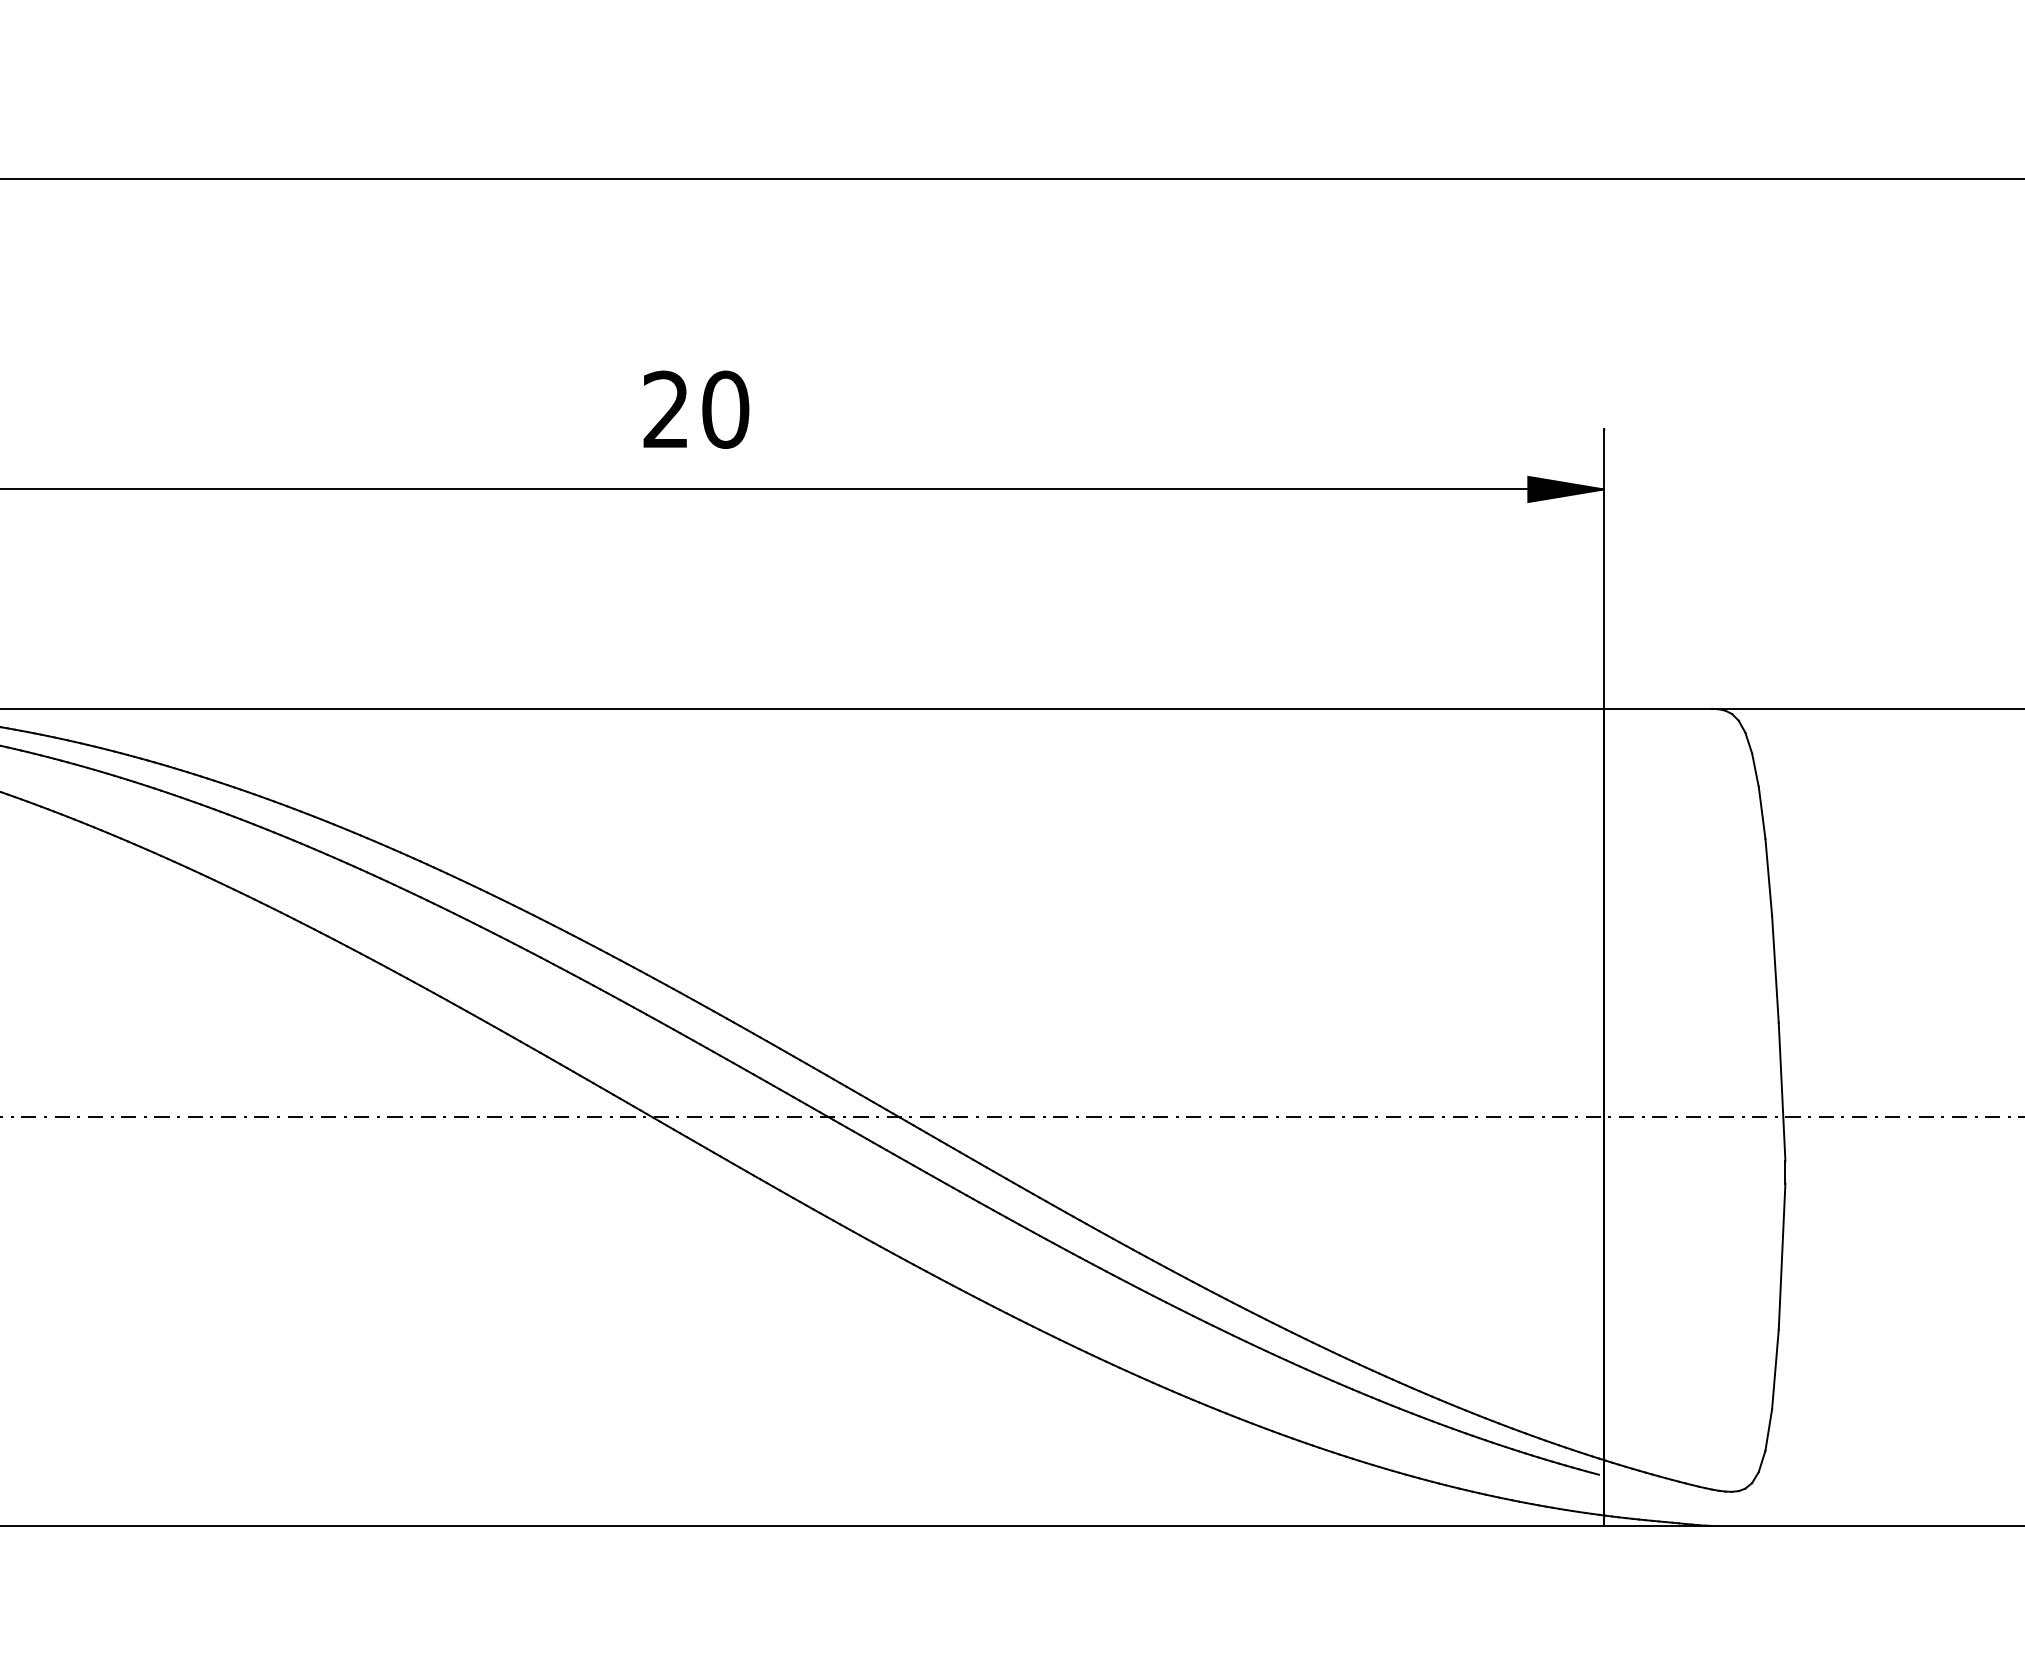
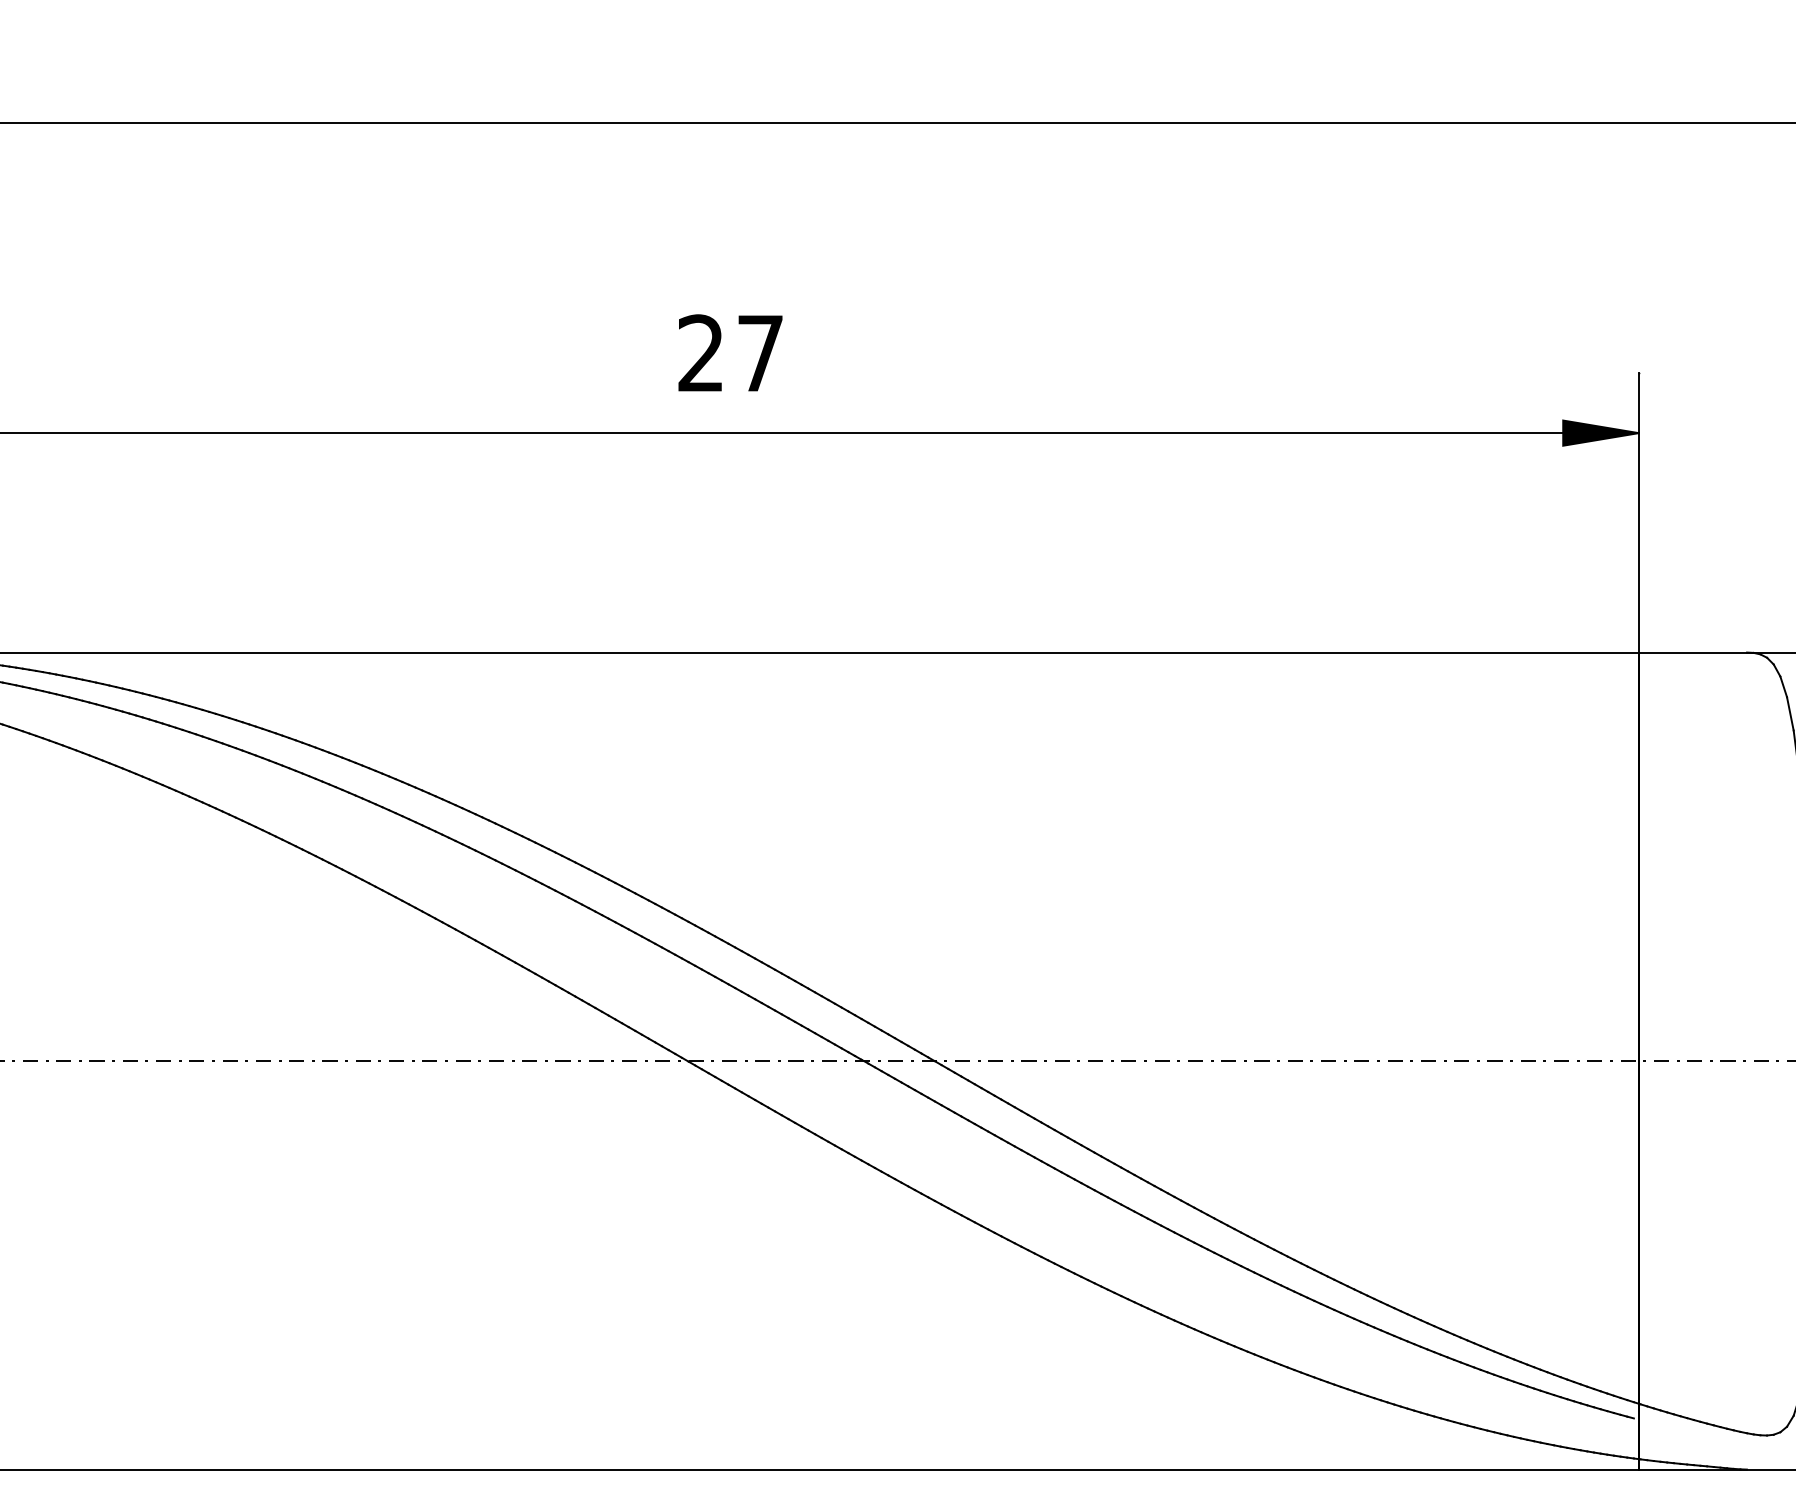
text: (725, 409) -> (760, 353), 20 -> 27

